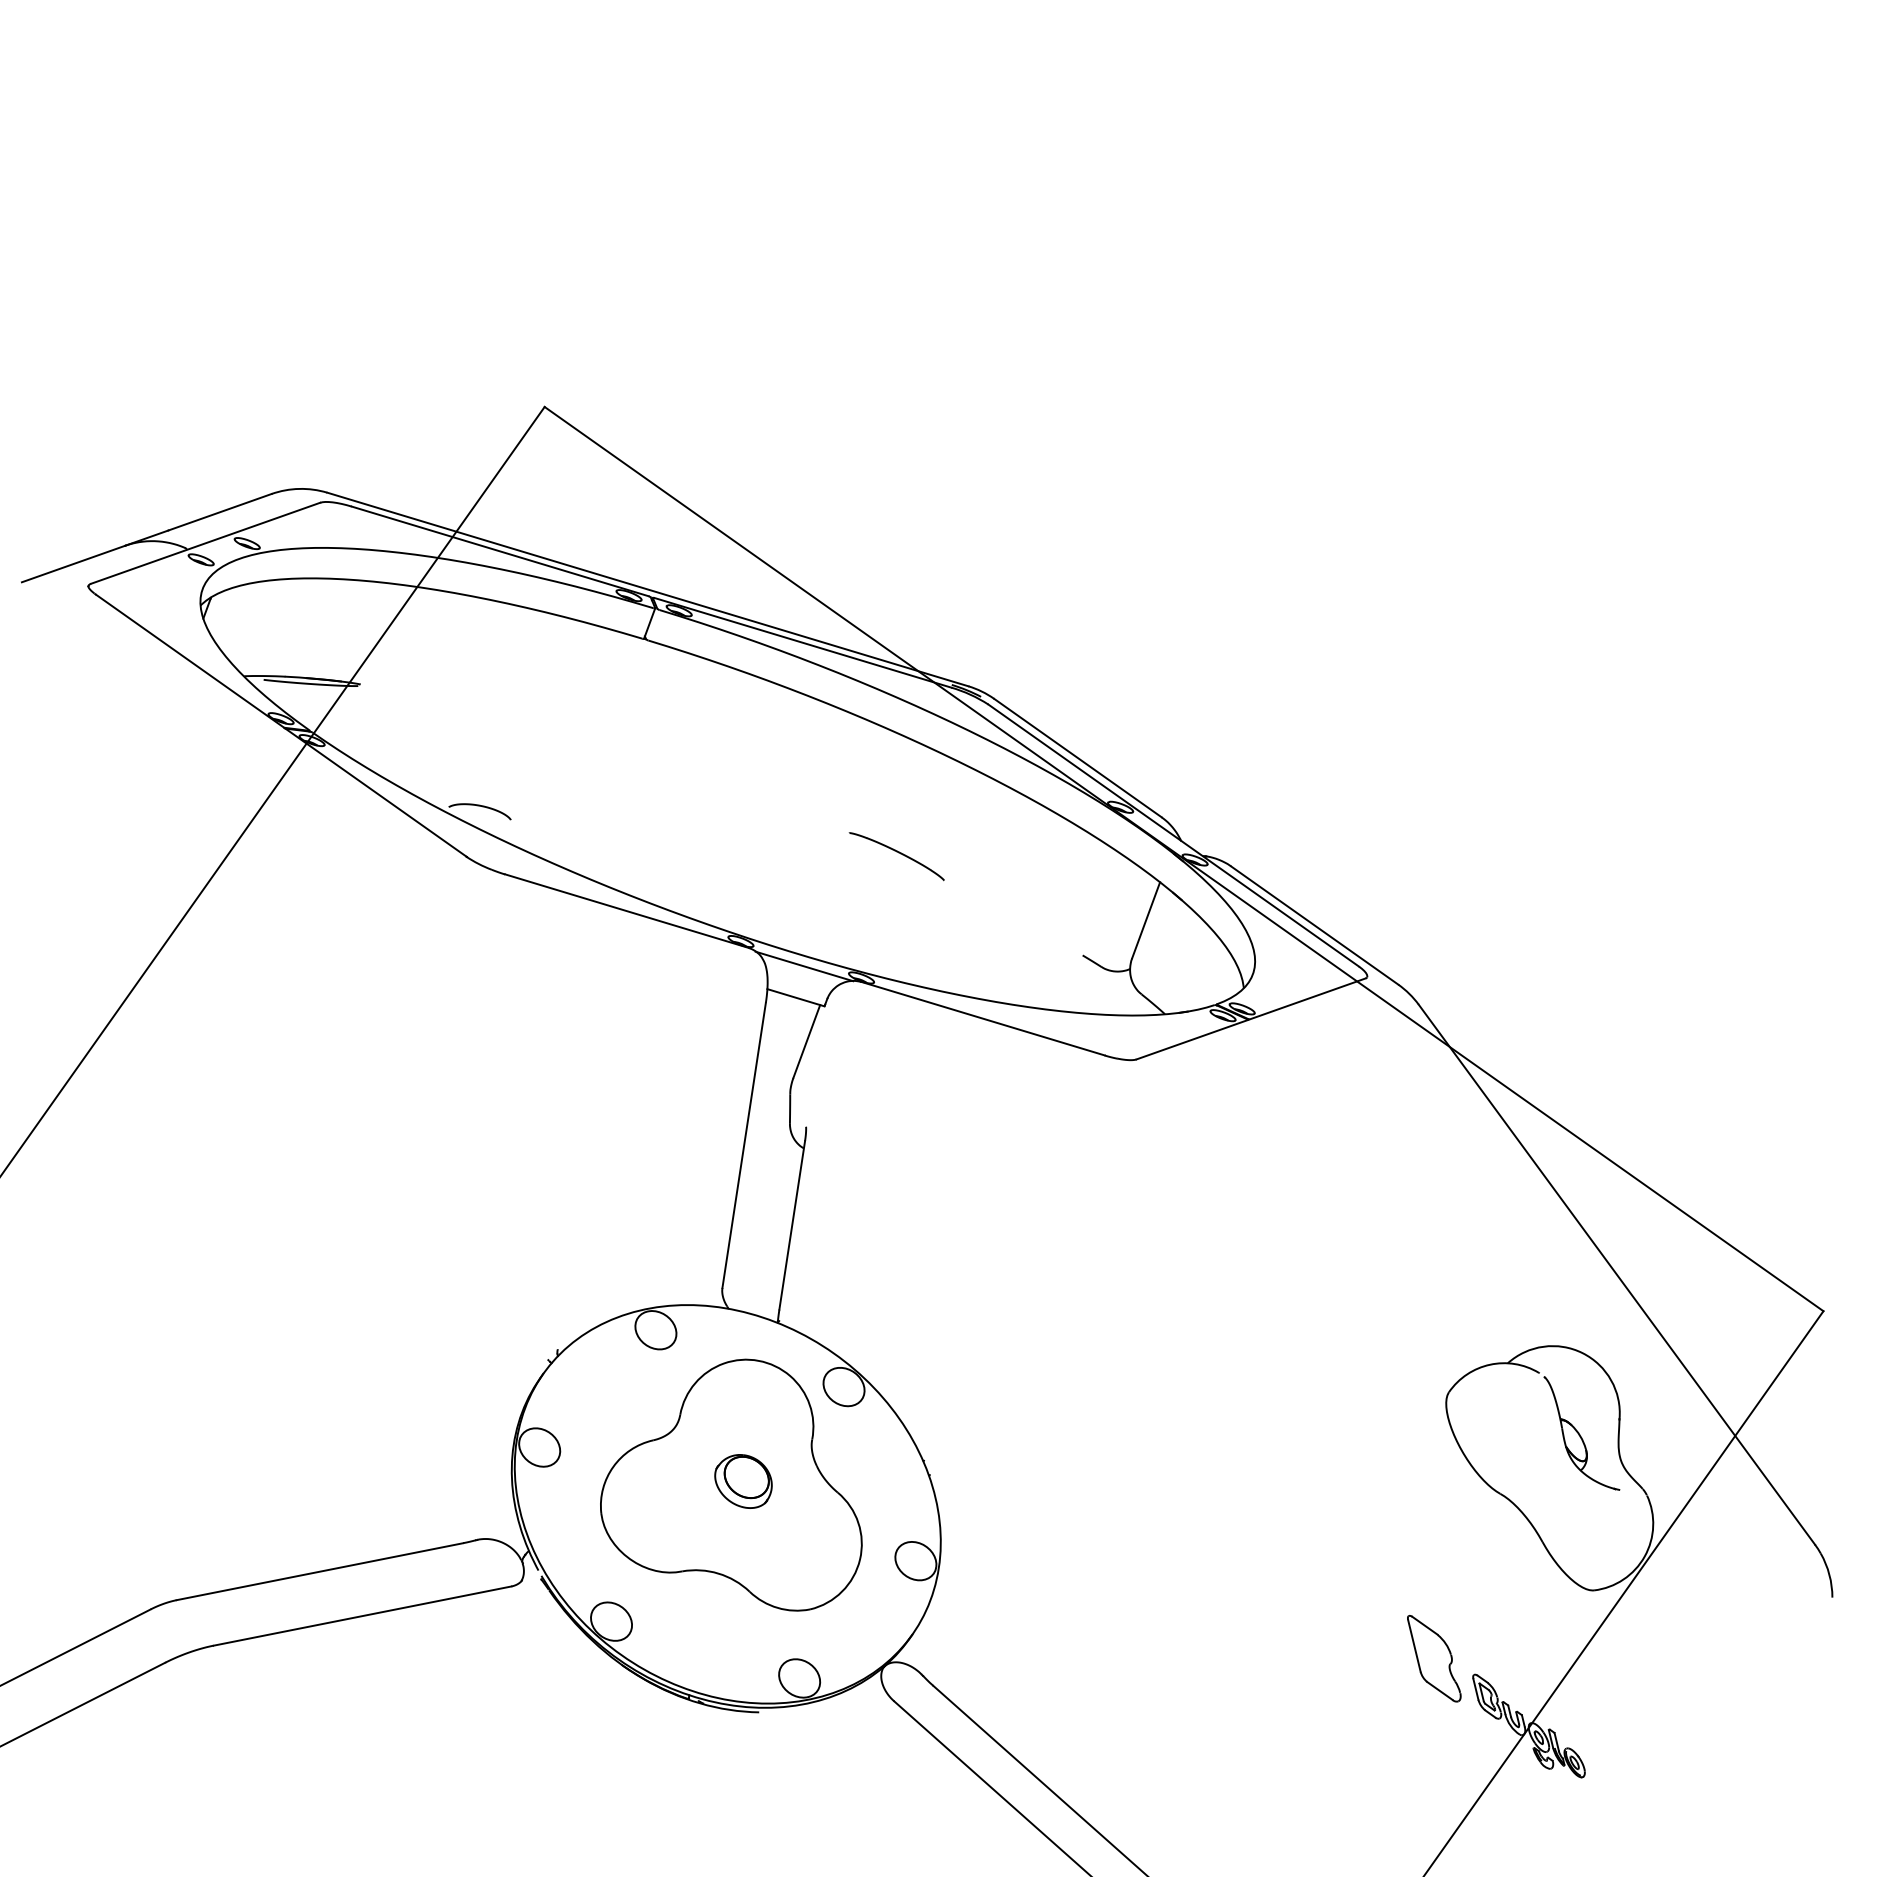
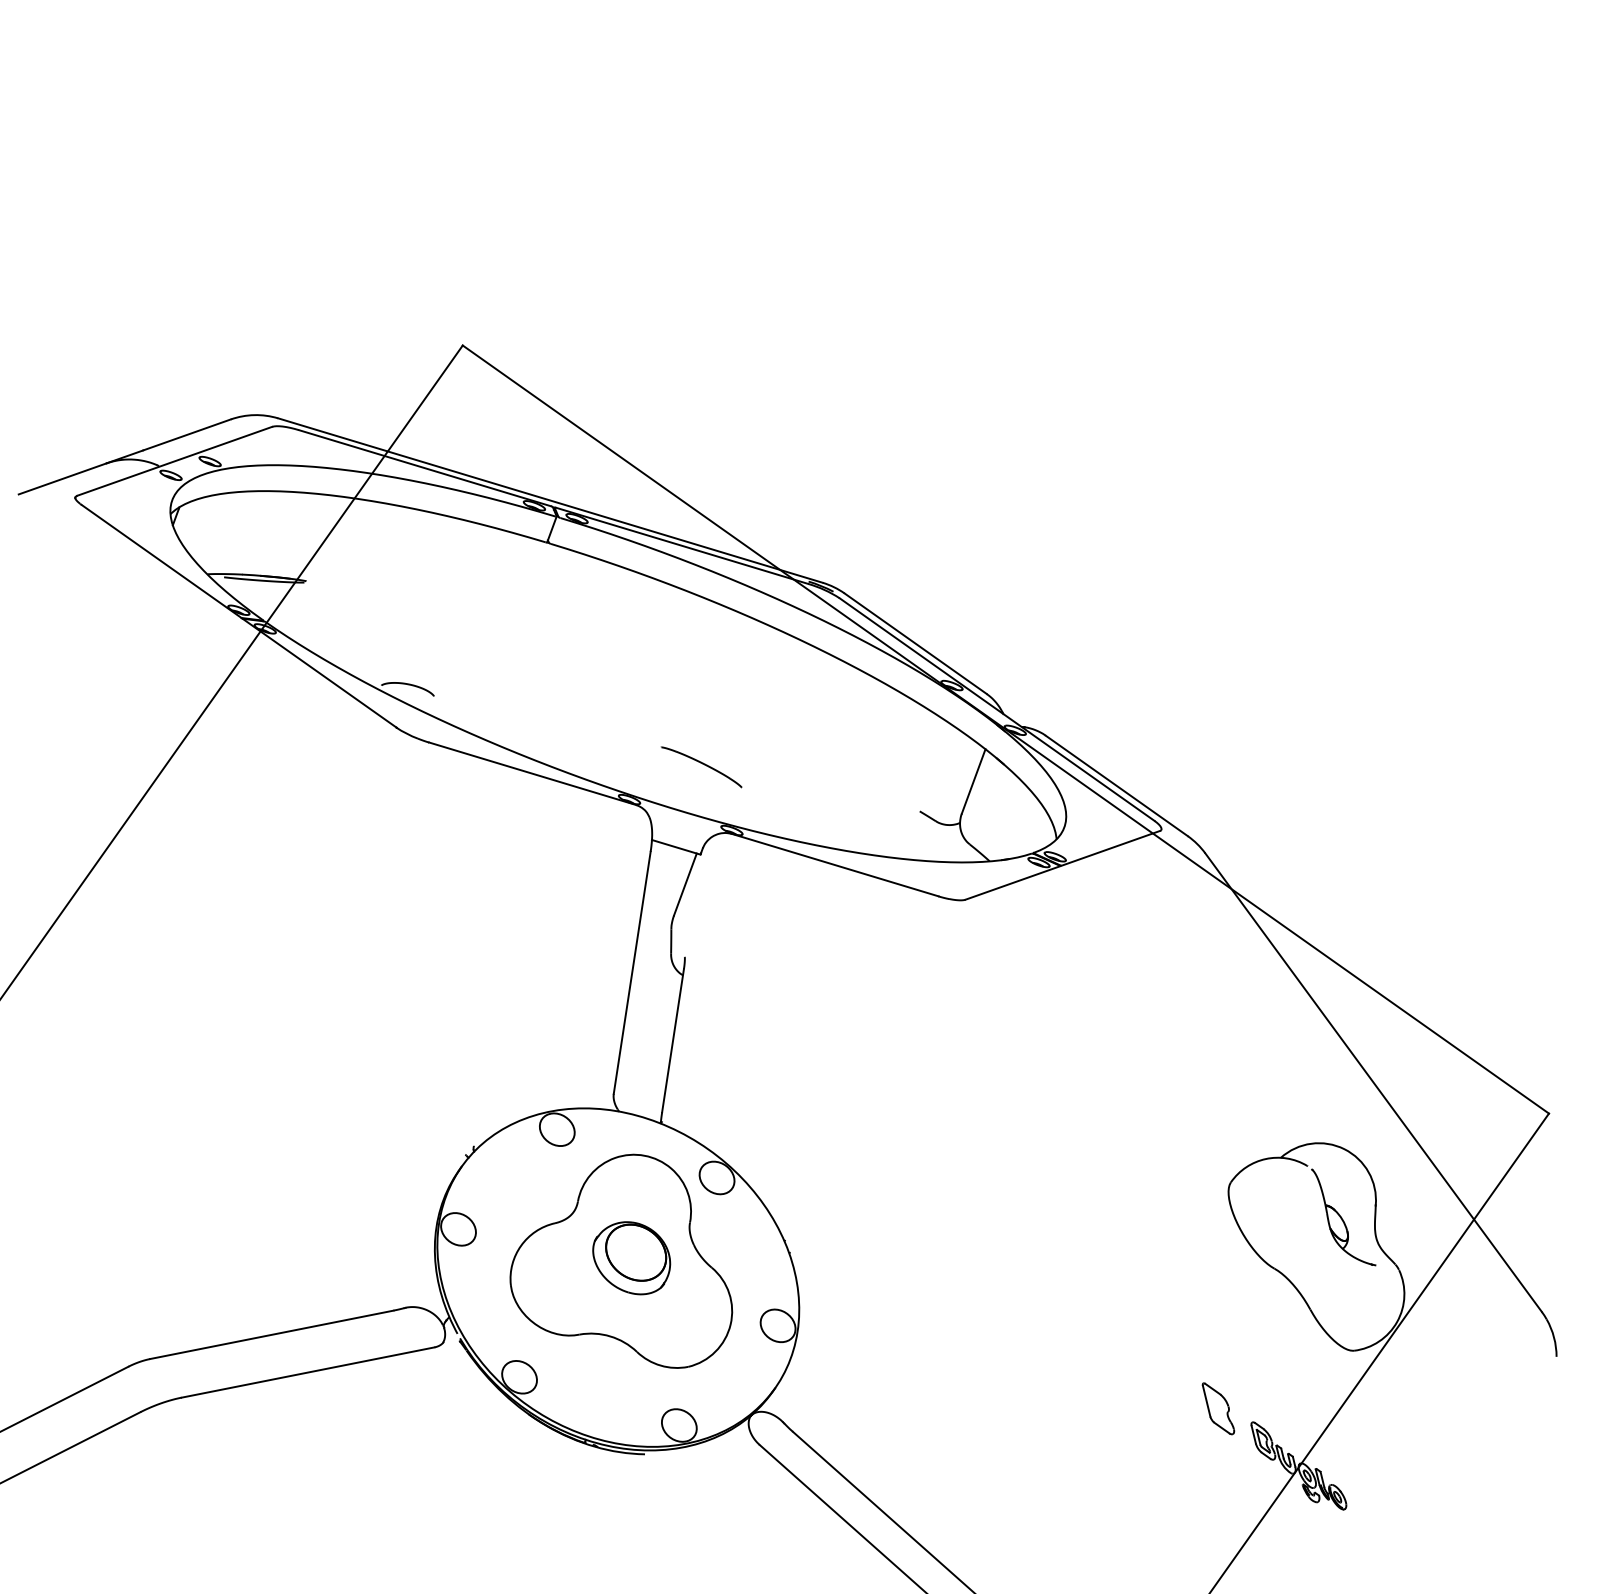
part: (896, 856) -> (701, 767), moved
line: (804, 966) -> (683, 820), removed
part: (743, 1481) -> (631, 1258), size x1.6
part: (1434, 1658) -> (1218, 1408), size x0.7

